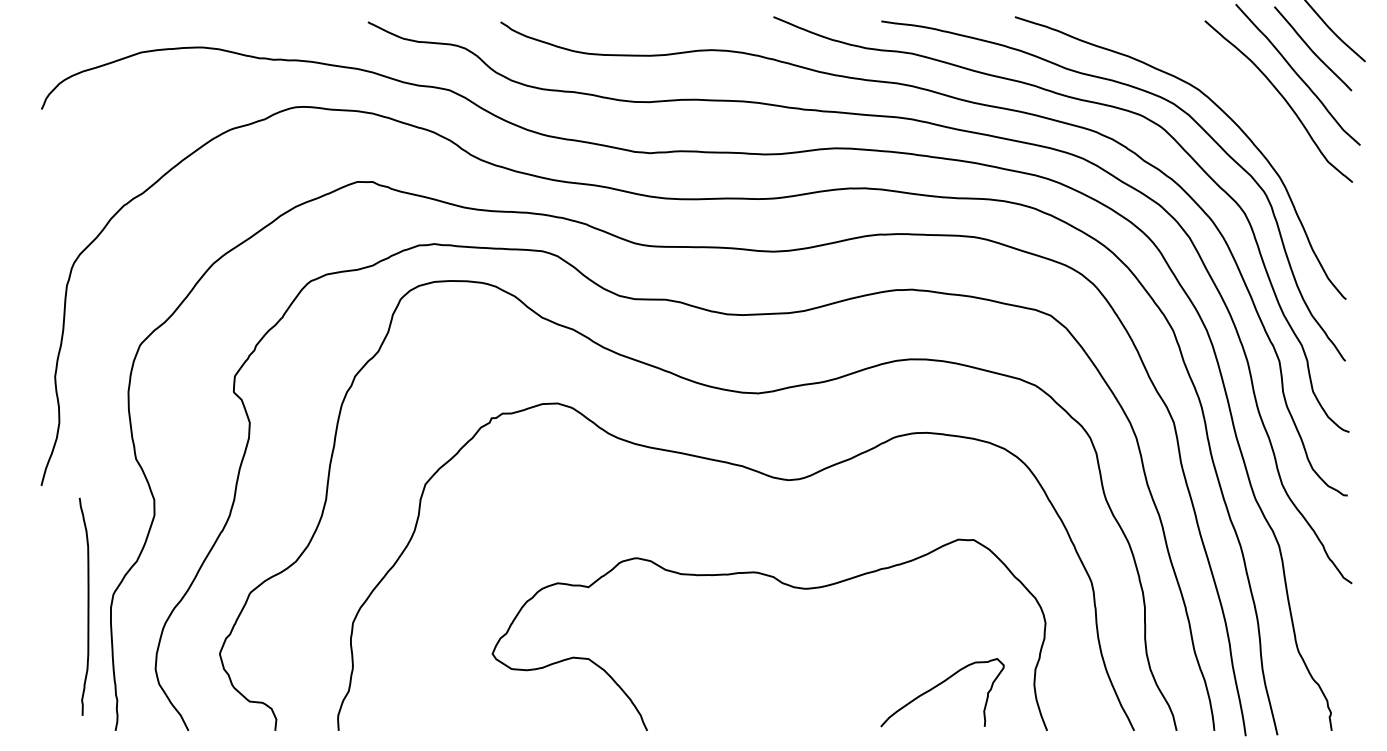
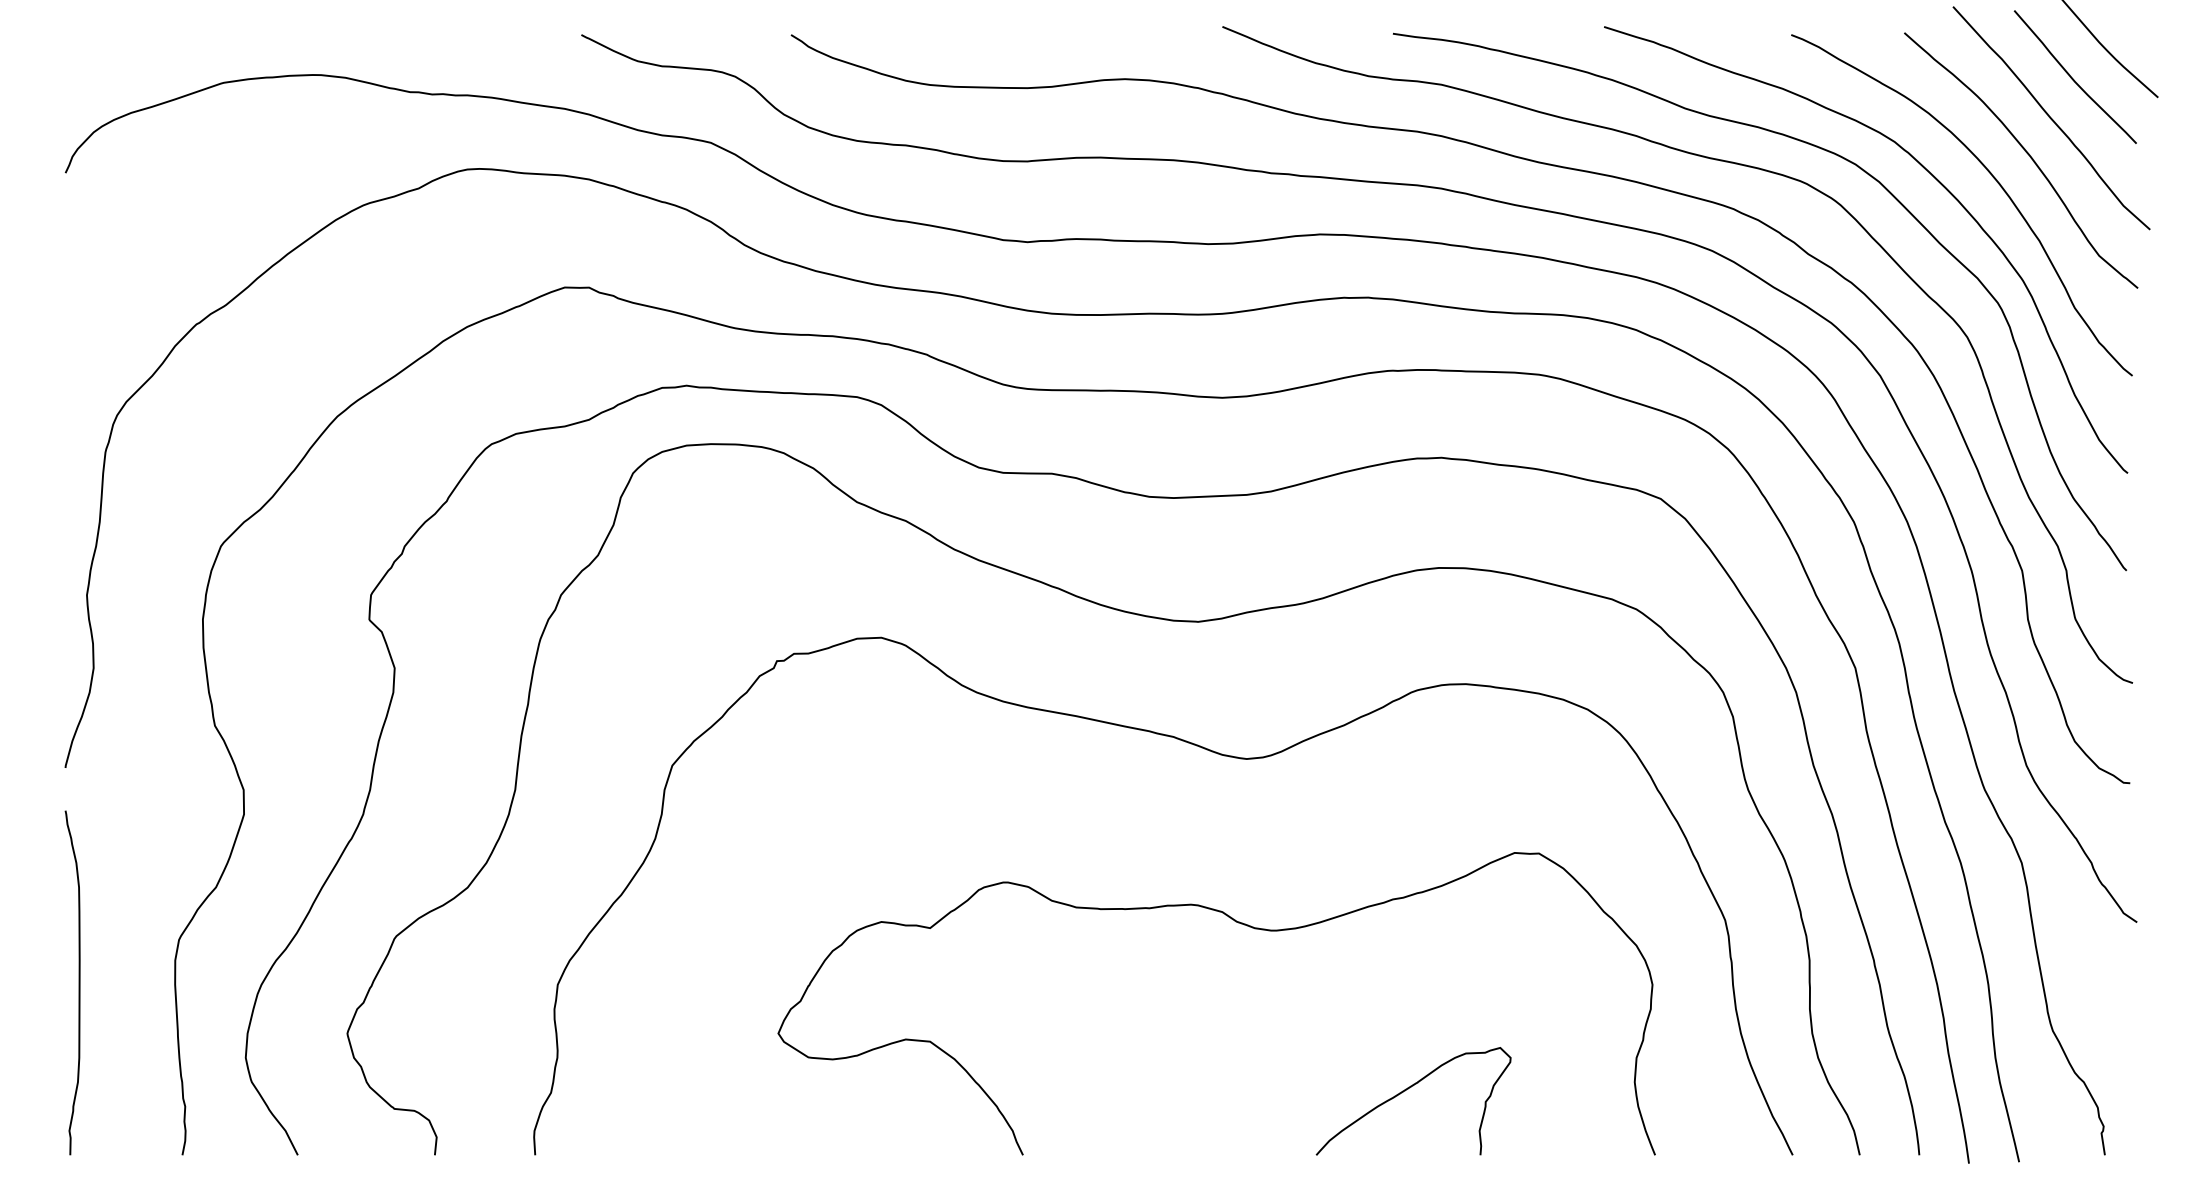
curve: (1259, 111) -> (1990, 176), added
curve: (87, 606) -> (78, 982), moved
curve: (939, 685) -> (1408, 1089), moved

